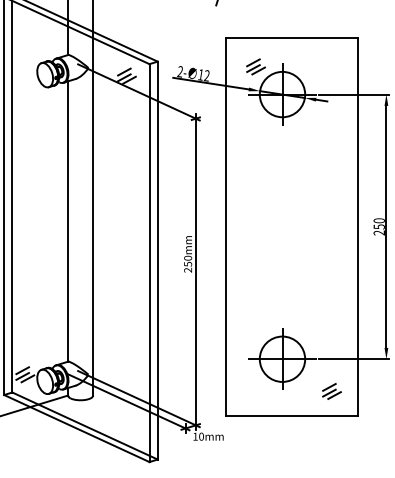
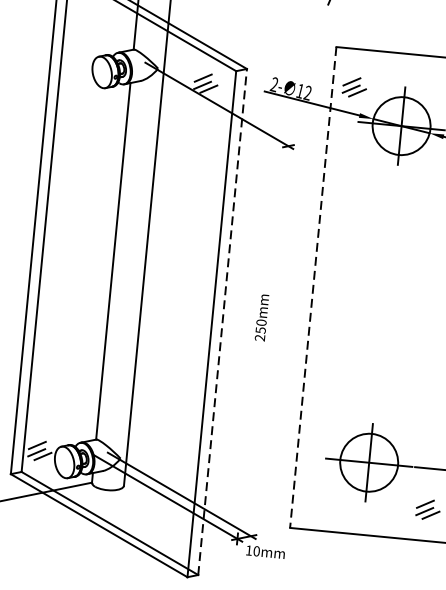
part: (255, 66) -> (354, 86), moved
line: (225, 227) -> (312, 288), solid -> dashed
line: (157, 260) -> (222, 321), solid -> dashed
line: (195, 271) -> (269, 340), removed

